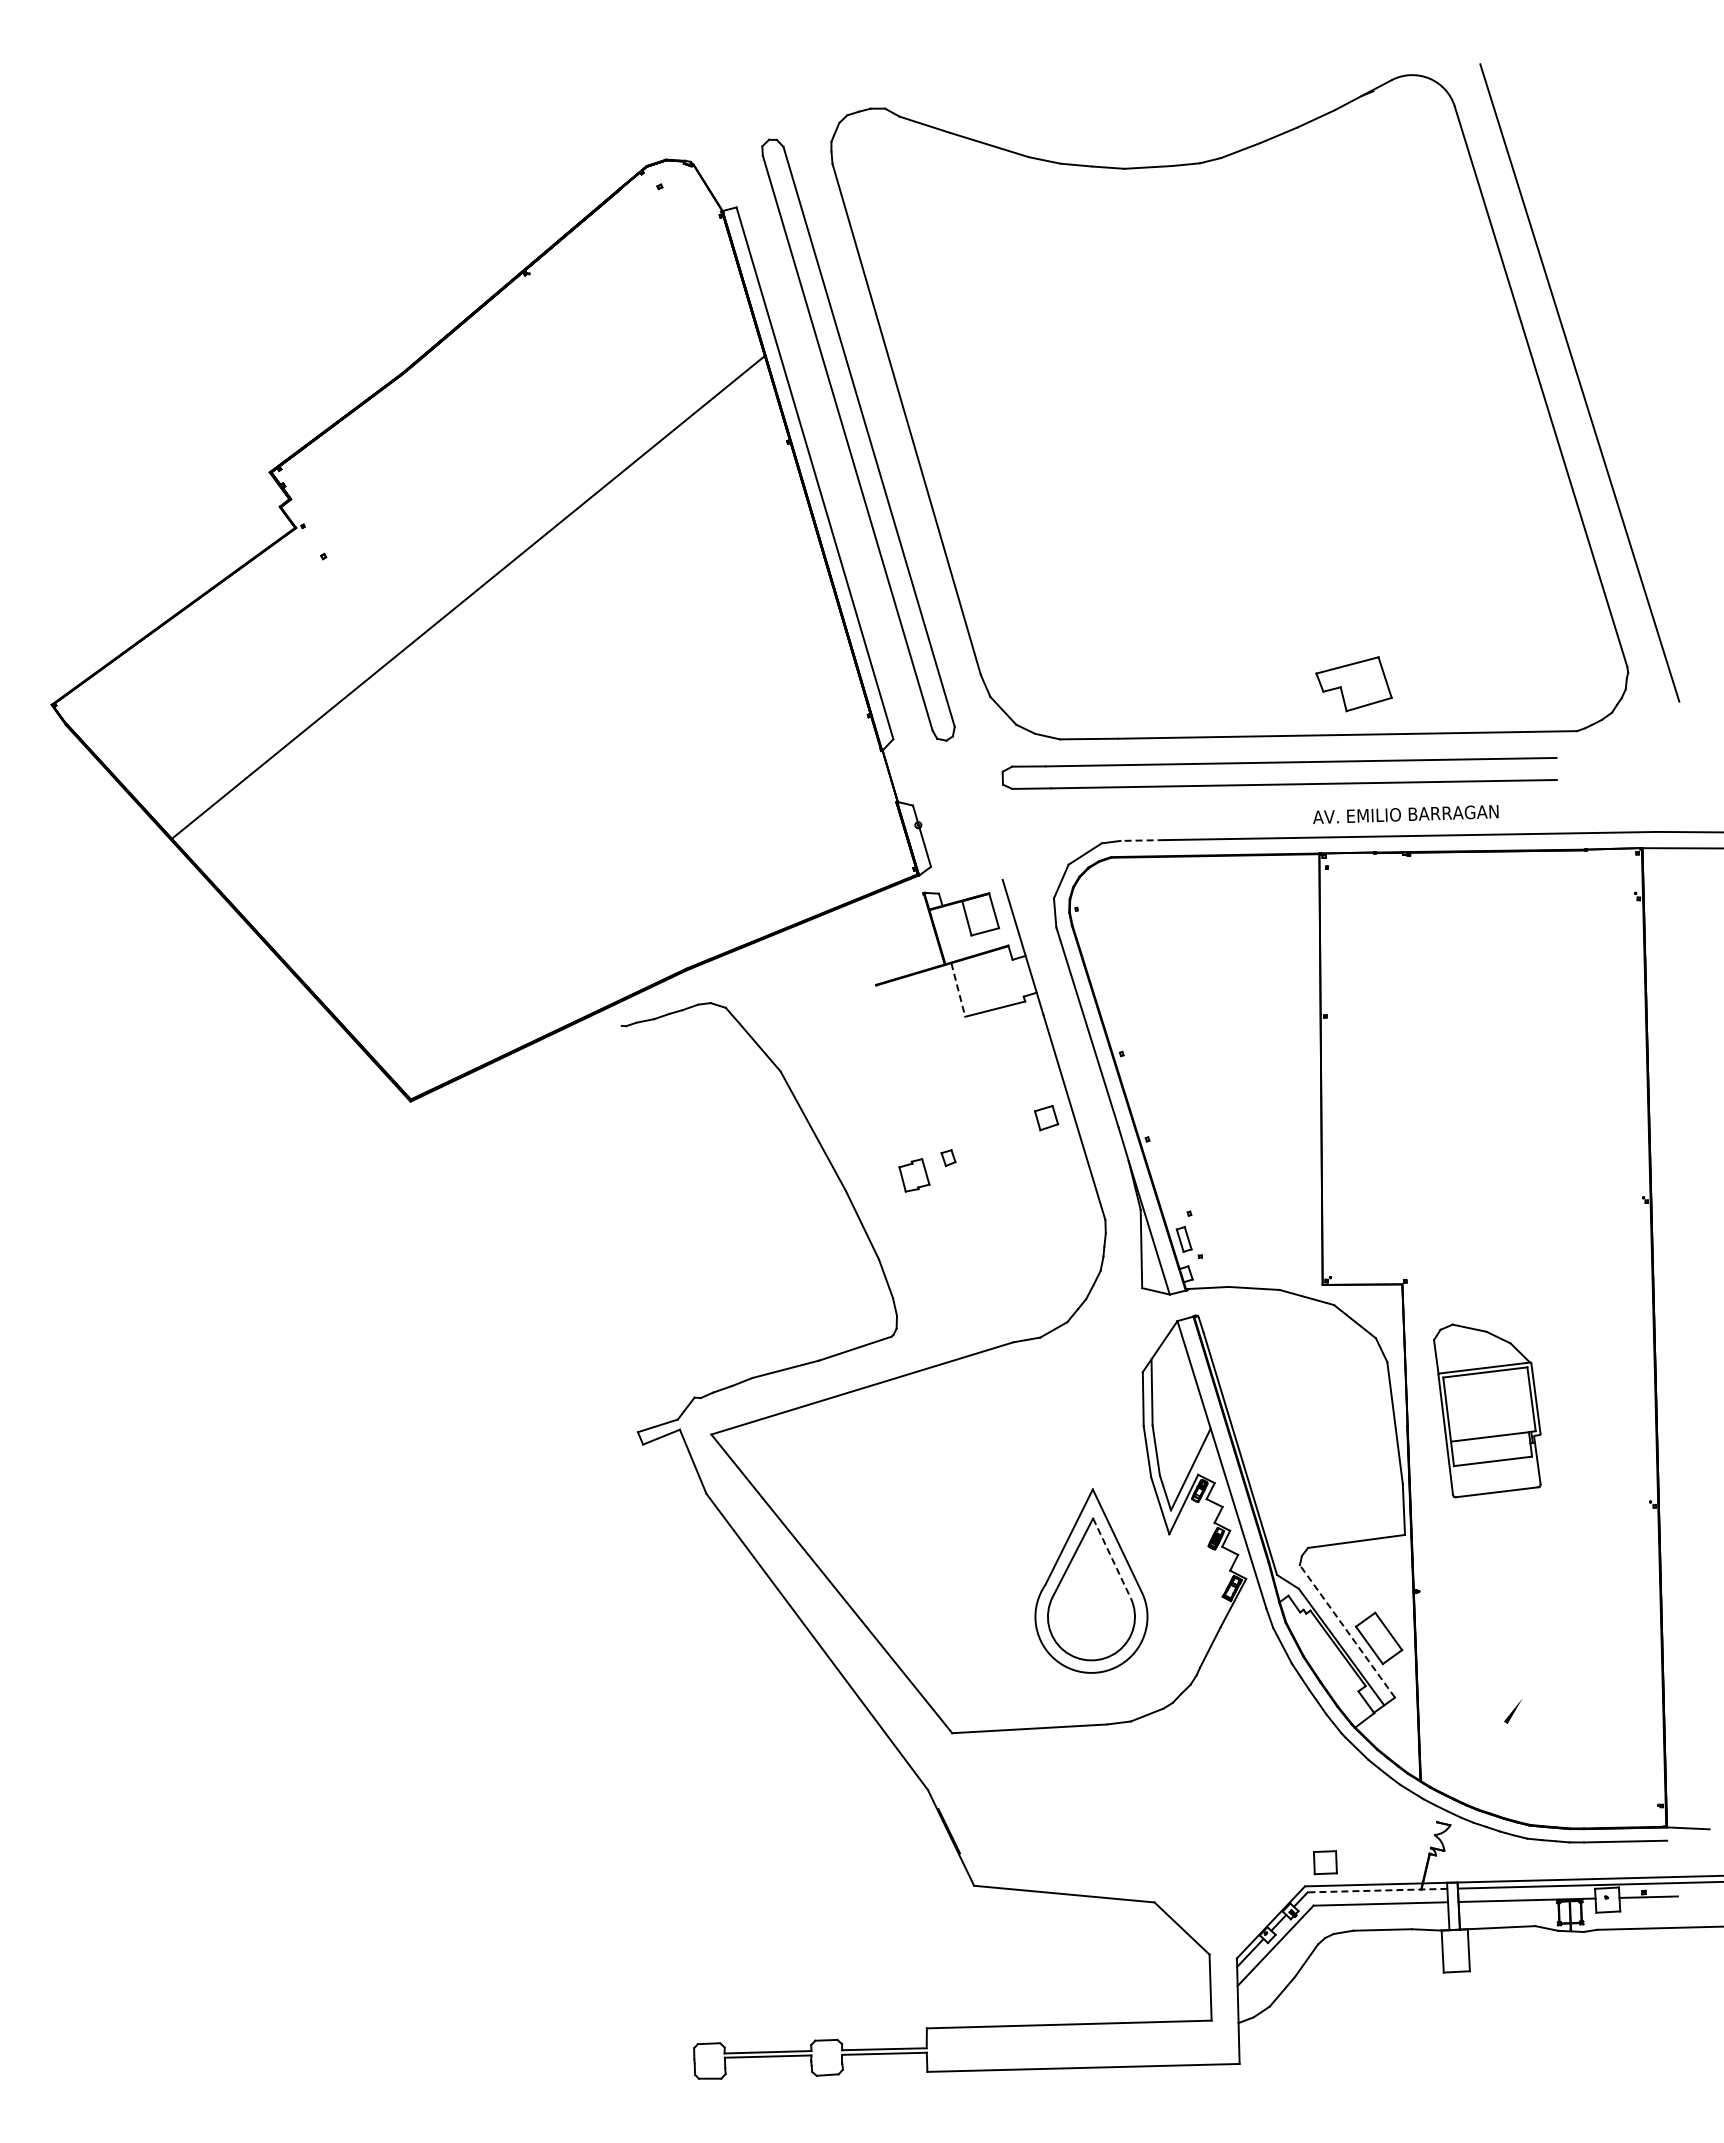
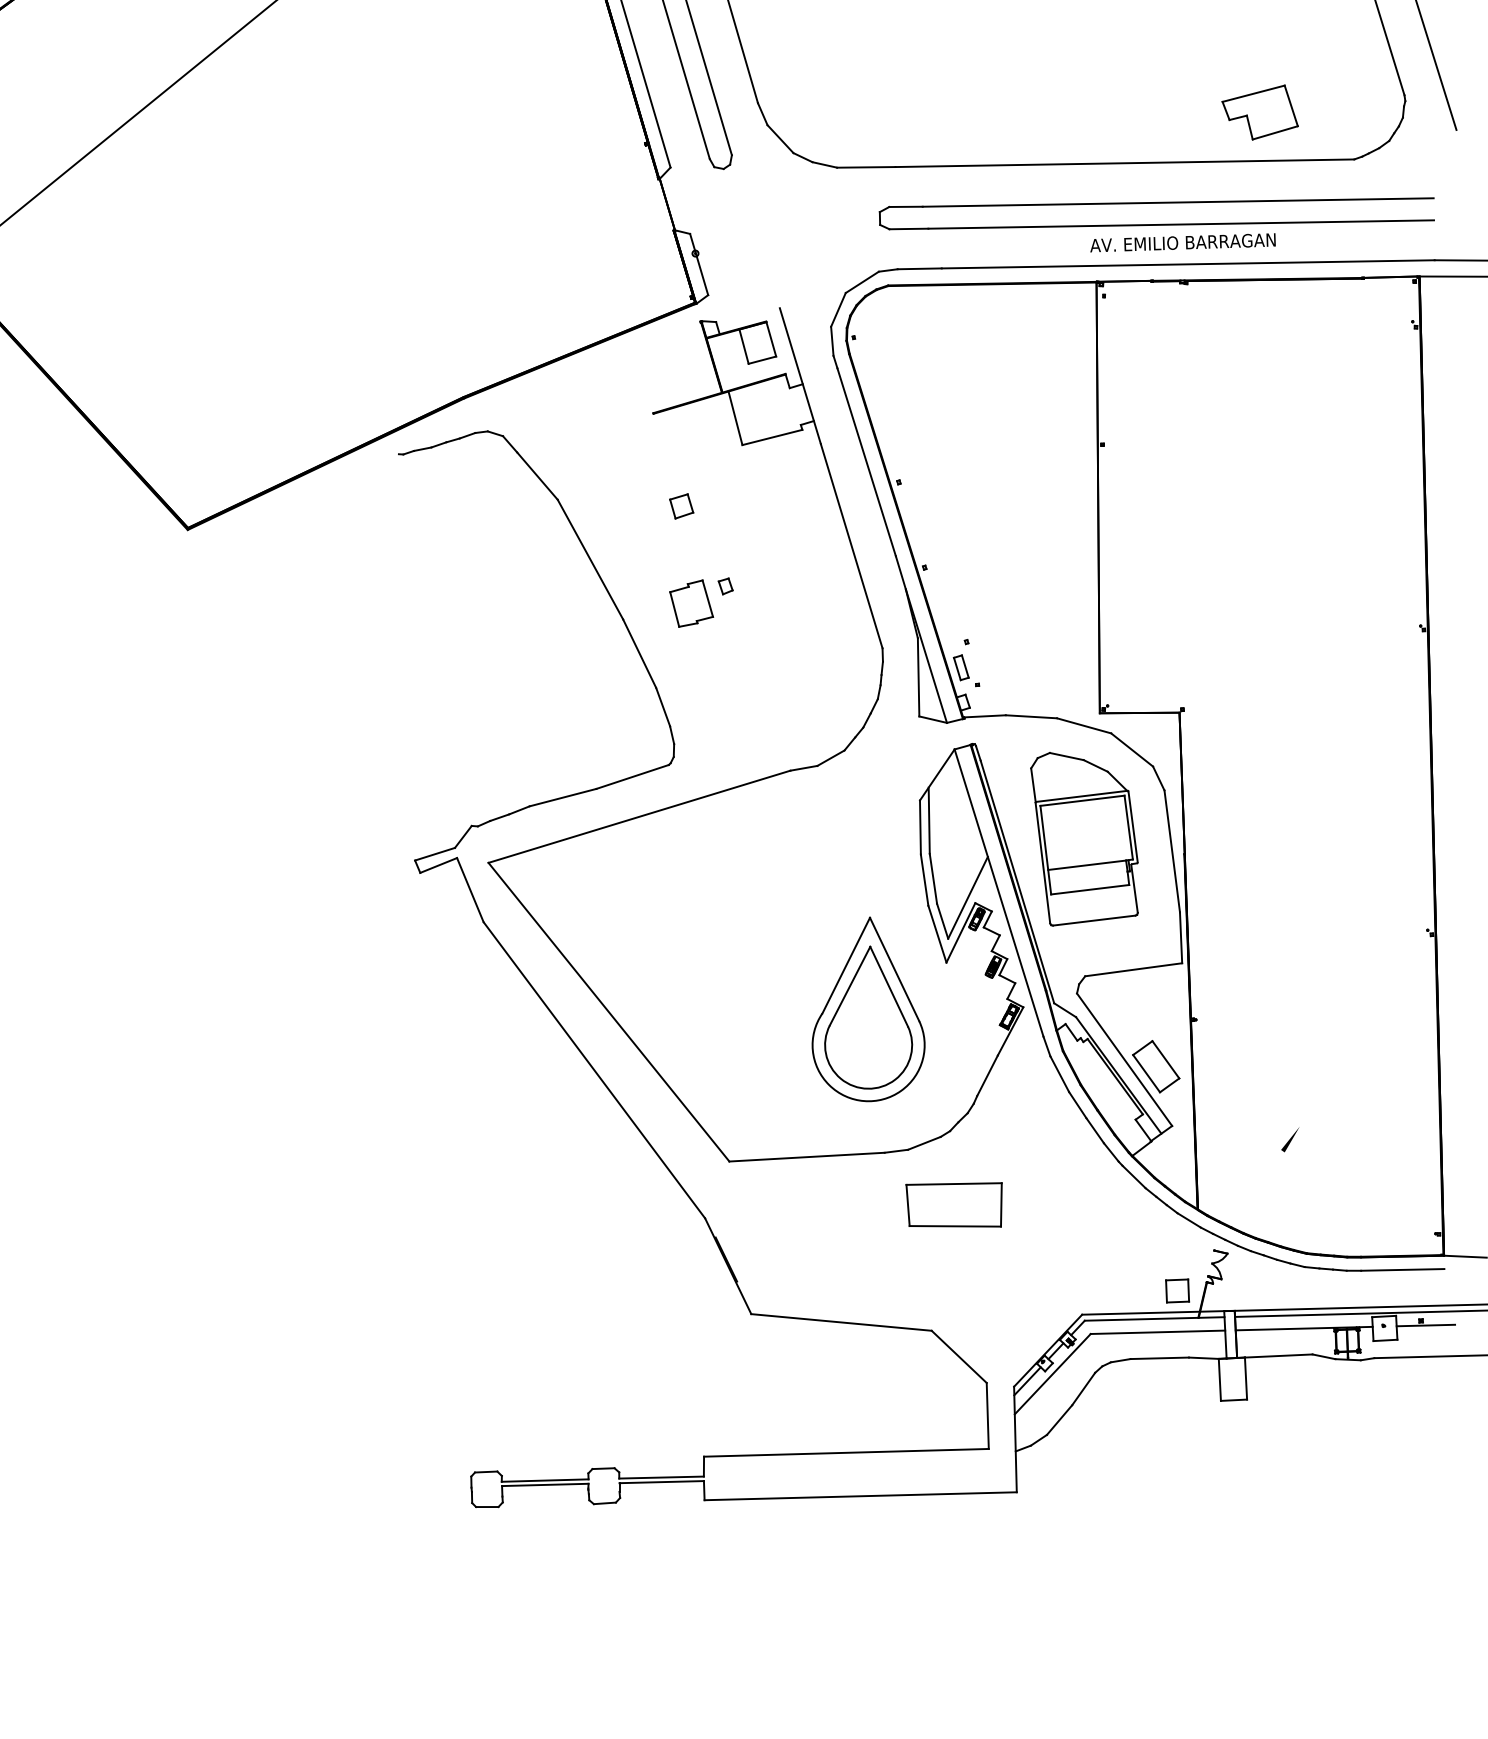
part: (1353, 684) -> (1259, 112), moved
part: (1279, 763) -> (1156, 203), moved
line: (1142, 840) -> (919, 268), dashed -> solid
line: (958, 989) -> (735, 417), dashed -> solid
part: (1046, 1118) -> (681, 506), moved
part: (914, 1175) -> (691, 603), size x1.43
part: (1487, 1410) -> (1084, 838), moved
line: (1112, 1558) -> (889, 986), dashed -> solid
line: (1347, 1631) -> (1124, 1059), dashed -> solid
part: (1176, 1776) -> (953, 1204), added
part: (1325, 1862) -> (1177, 1290), moved
line: (1377, 1890) -> (1154, 1318), dashed -> solid

